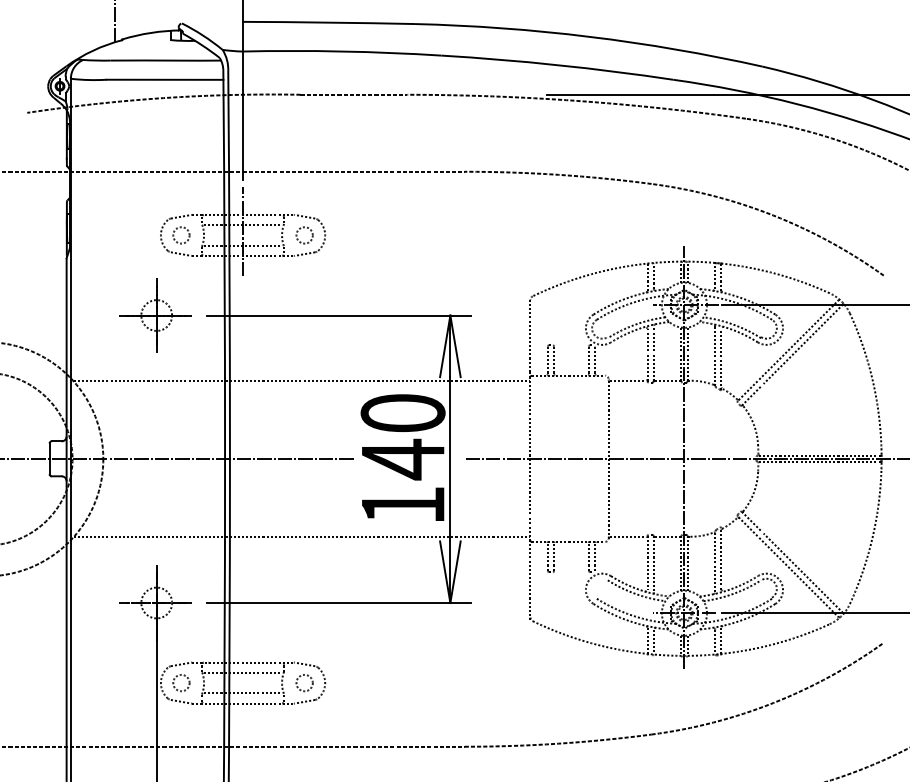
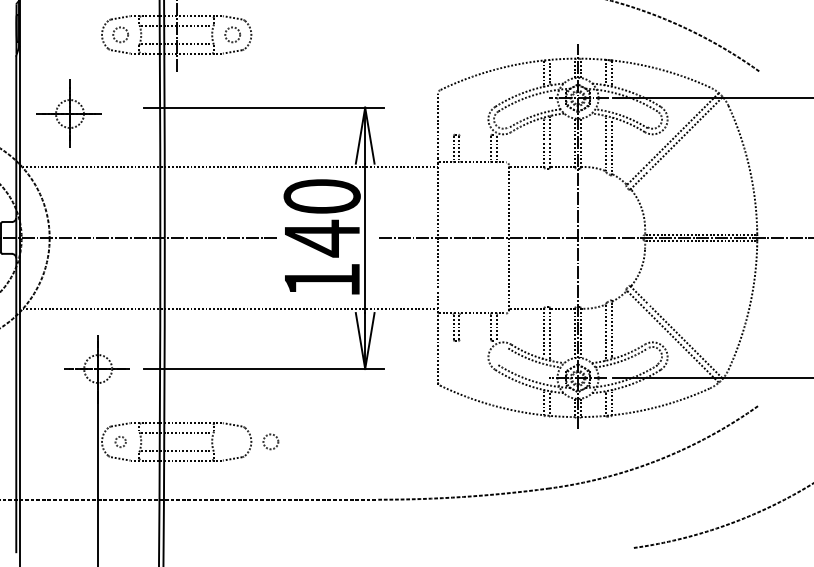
part: (155, 315) -> (68, 114), moved
circle: (181, 683) -> (120, 442), size x0.7
circle: (304, 683) -> (270, 442), moved

